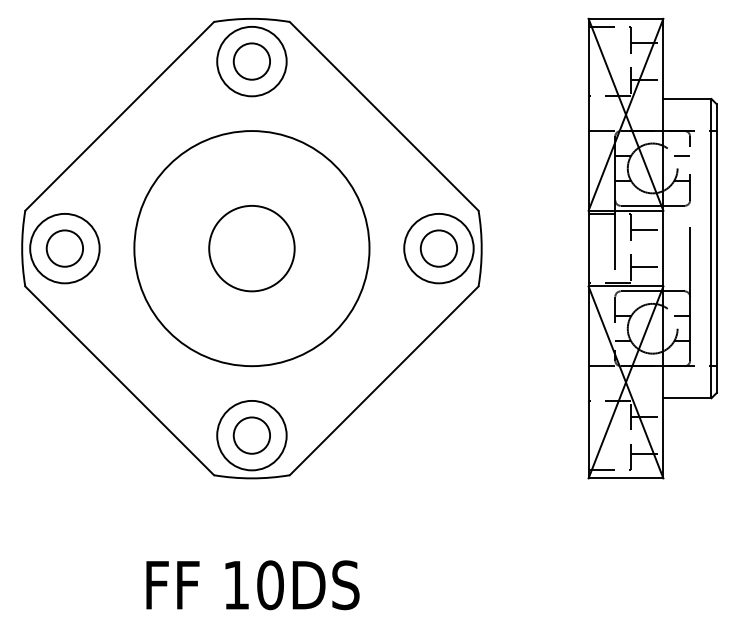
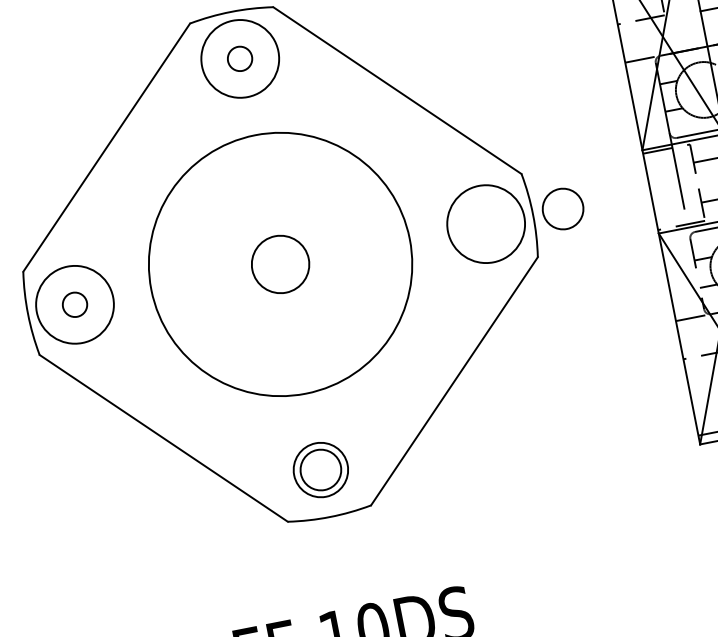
circle: (251, 61) -> (239, 58), size x0.6
circle: (64, 248) -> (74, 304), size x0.6
circle: (251, 248) -> (280, 264), size x0.6
circle: (438, 248) -> (562, 209), moved
circle: (251, 435) -> (320, 469), size x0.7

